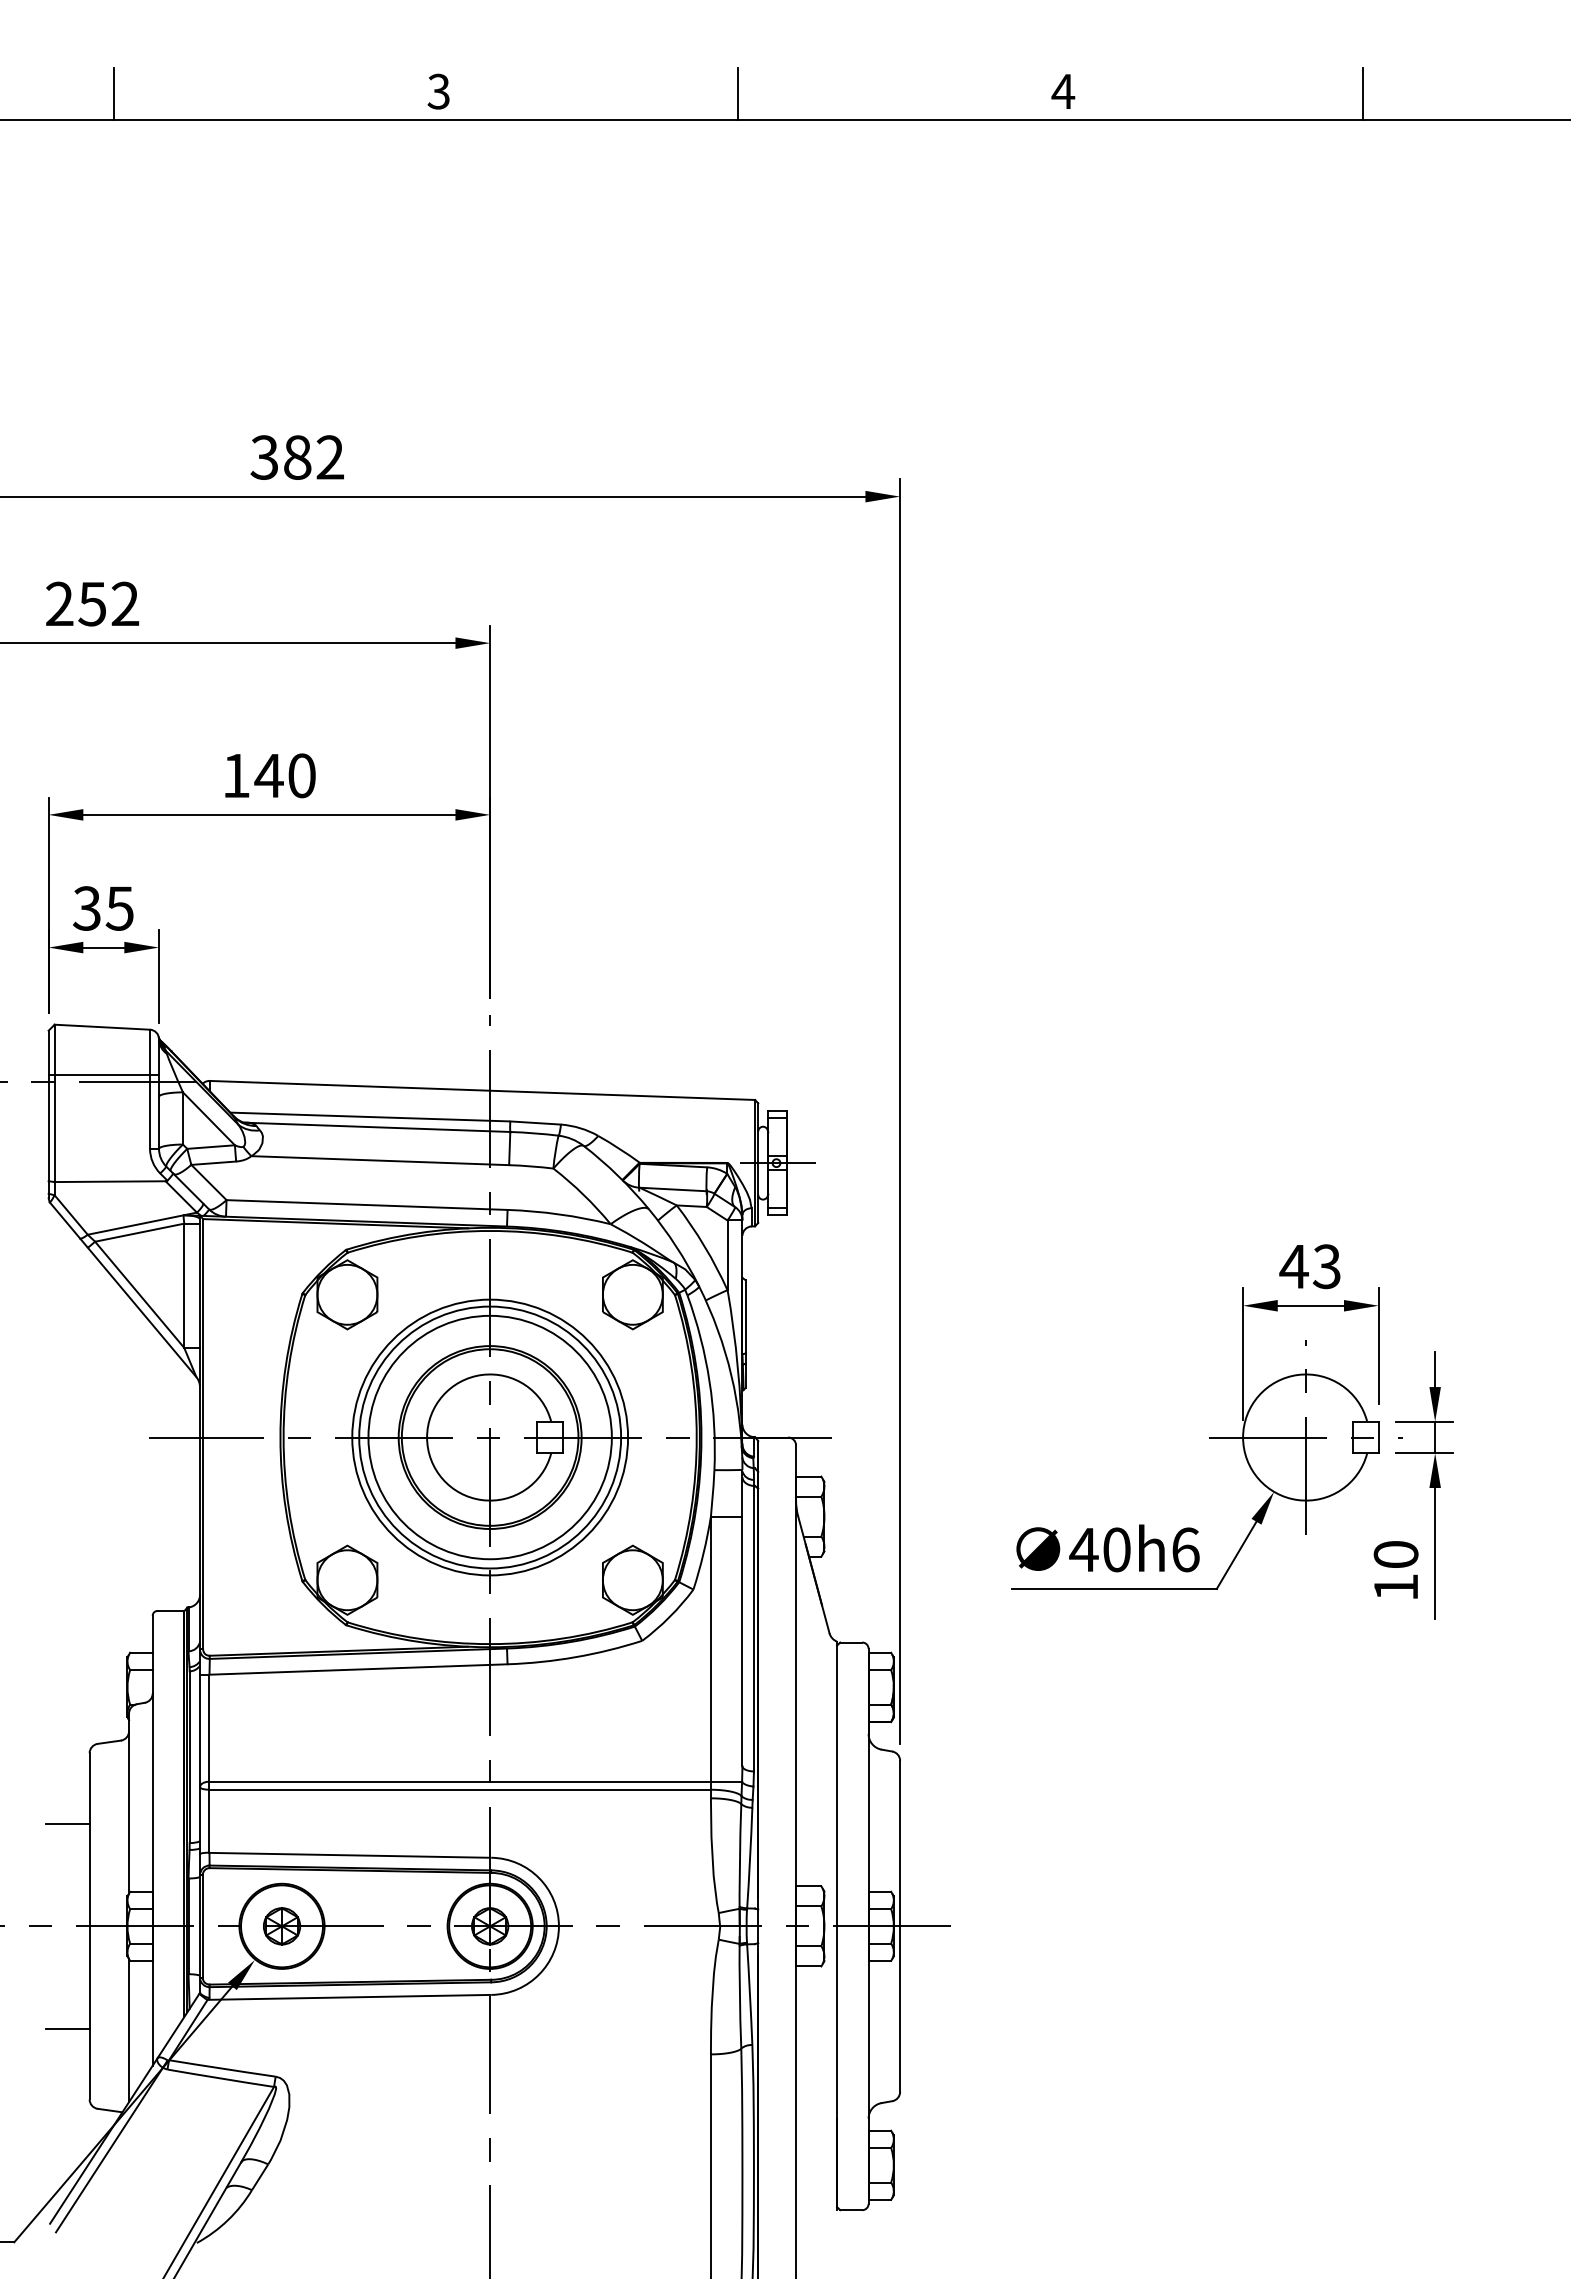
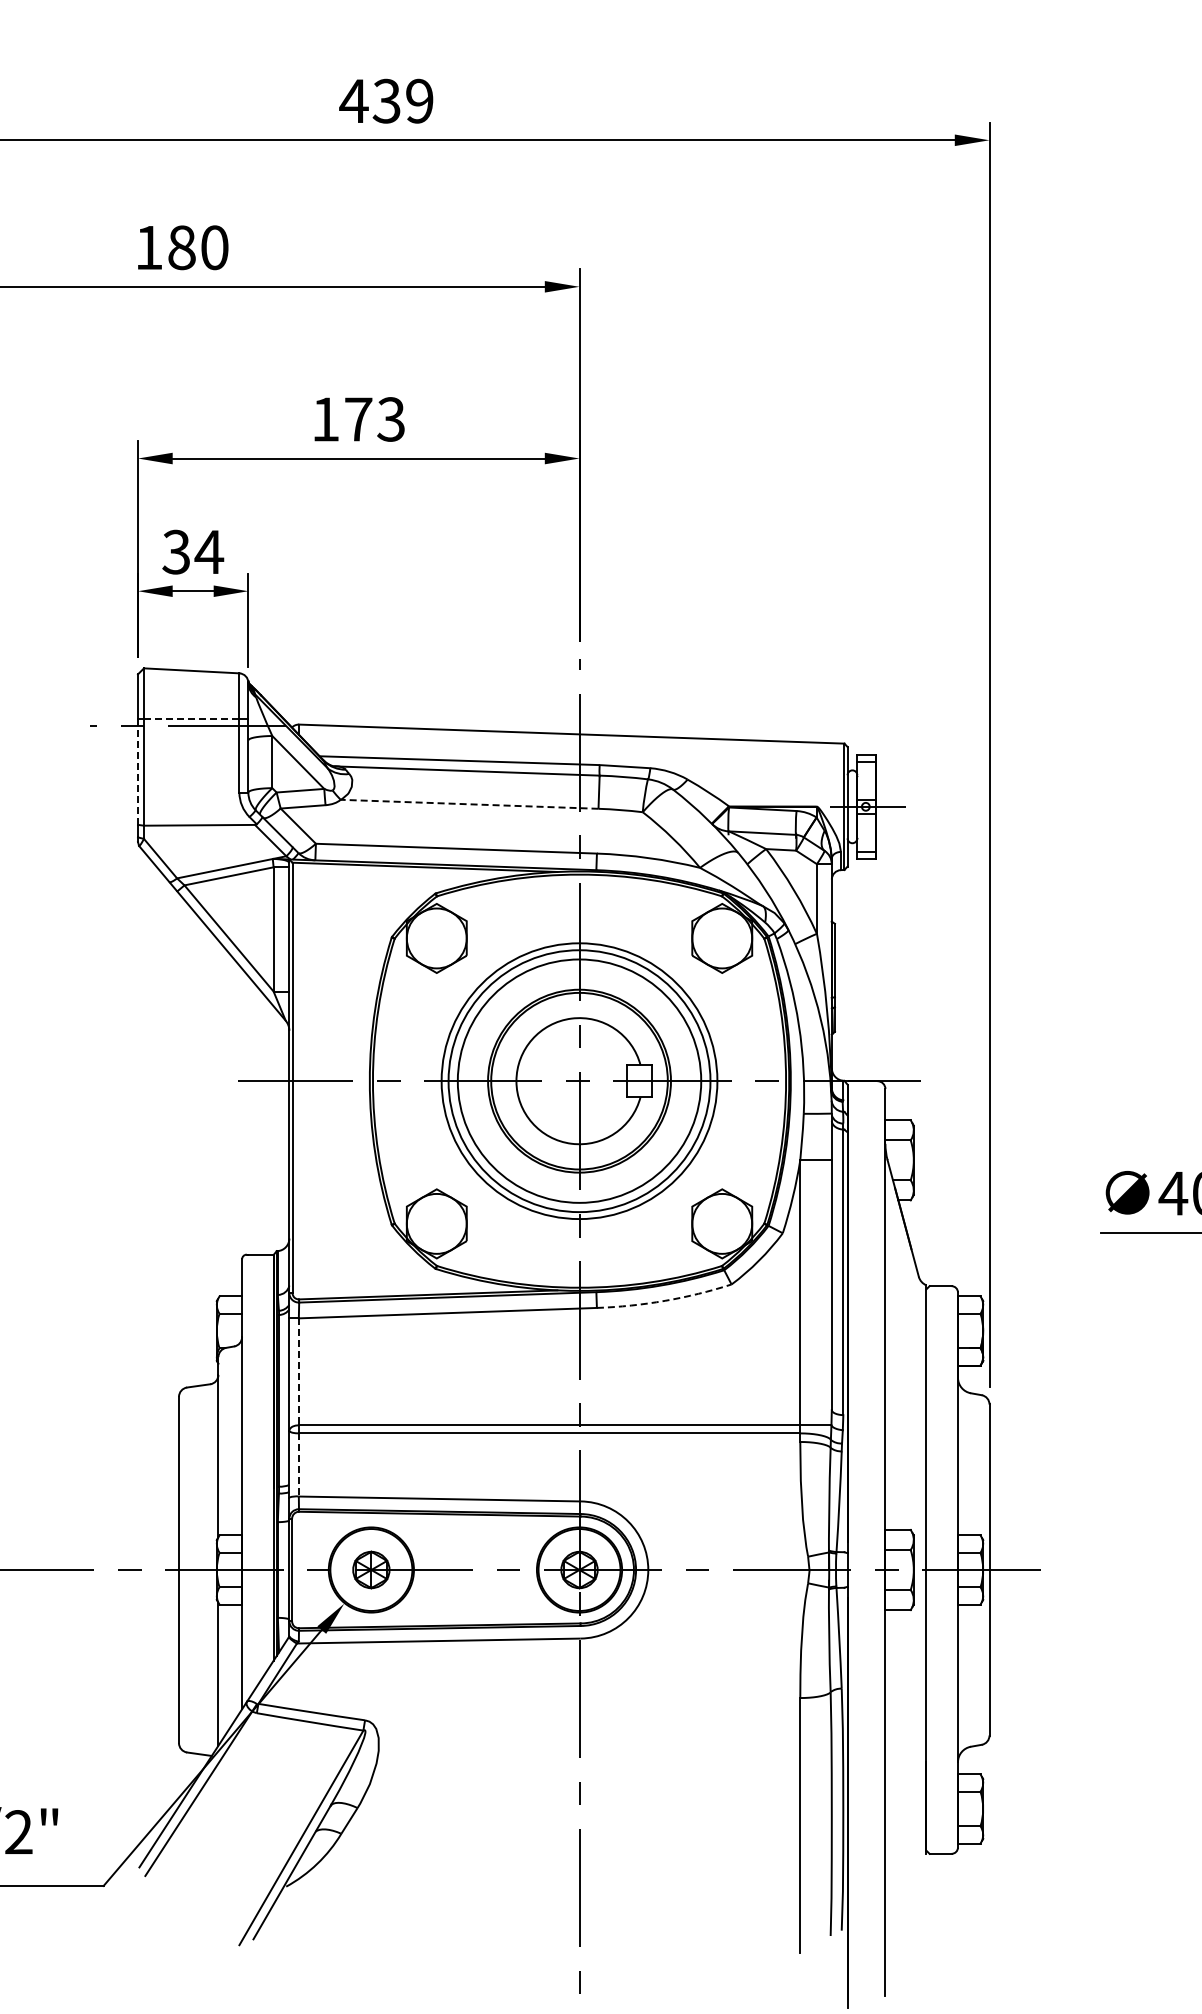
text: (296, 457) -> (385, 101), 382 -> 439
text: (92, 603) -> (181, 247), 252 -> 180
text: (284, 775) -> (373, 419), 140 -> 173
text: (119, 908) -> (208, 552), 35 -> 34
line: (102, 1074) -> (191, 718), solid -> dashed
line: (48, 1127) -> (137, 771), solid -> dashed
line: (380, 1160) -> (469, 804), solid -> dashed
arc: (575, 1657) -> (664, 1301), solid -> dashed
line: (209, 1728) -> (298, 1372), solid -> dashed
line: (209, 1821) -> (298, 1465), solid -> dashed
line: (67, 1823) -> (156, 1467), removed
line: (67, 2028) -> (156, 1672), removed

